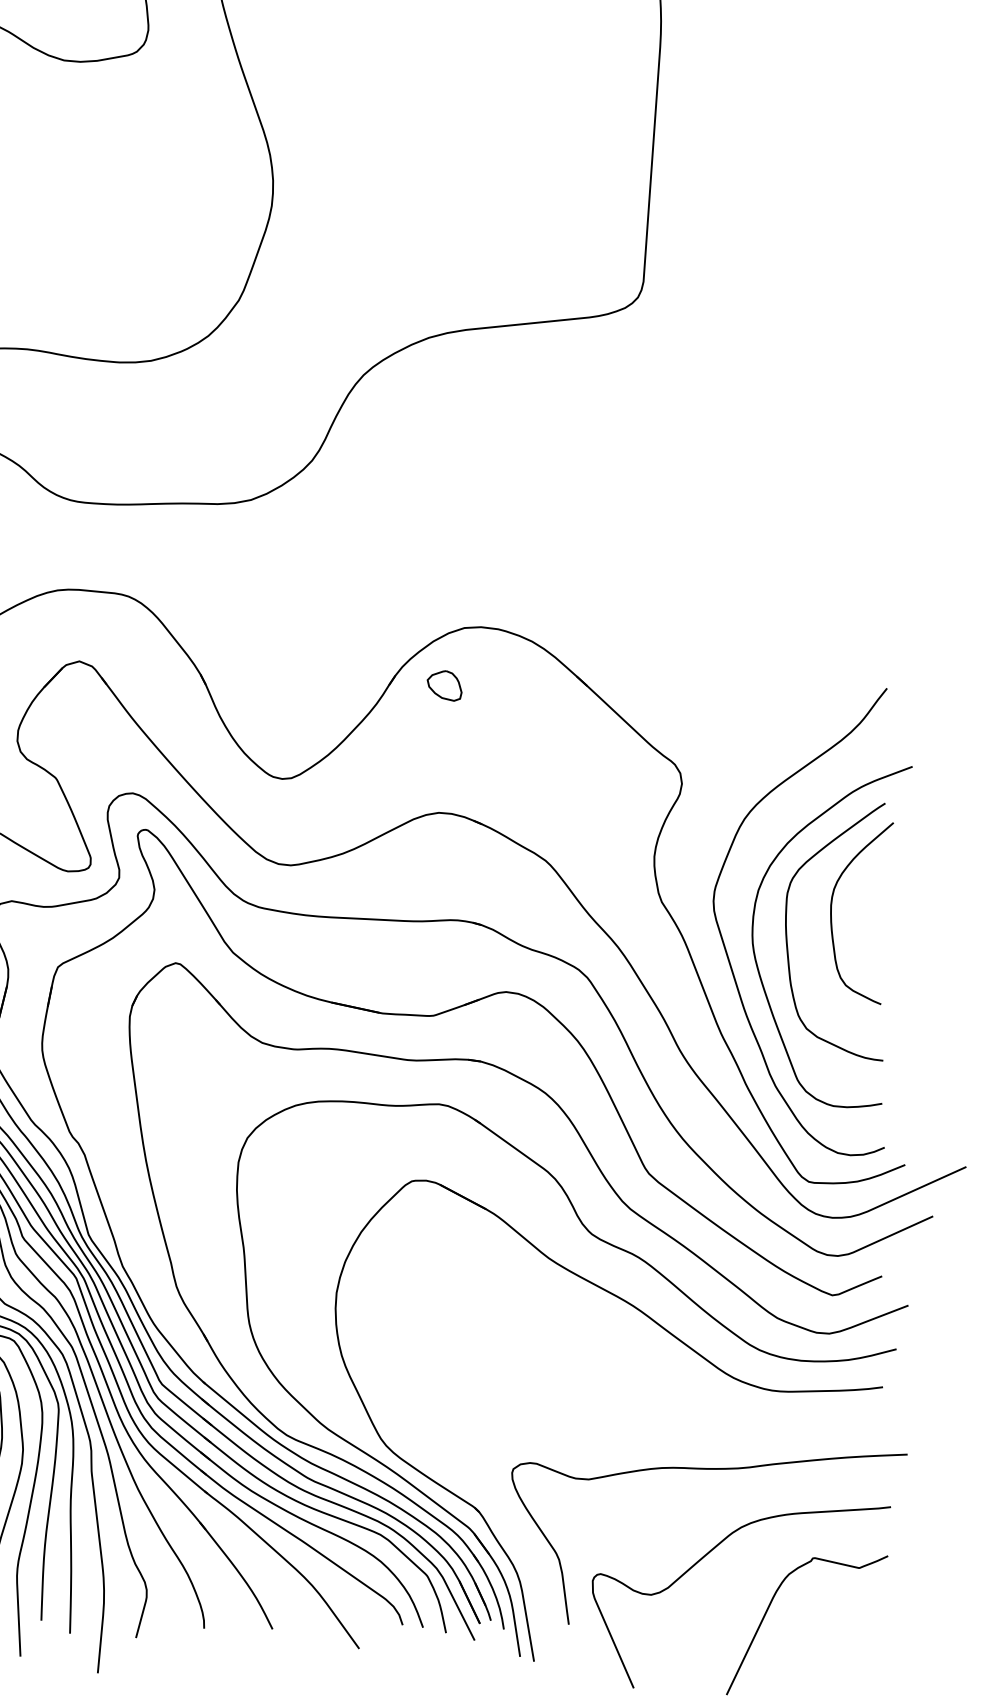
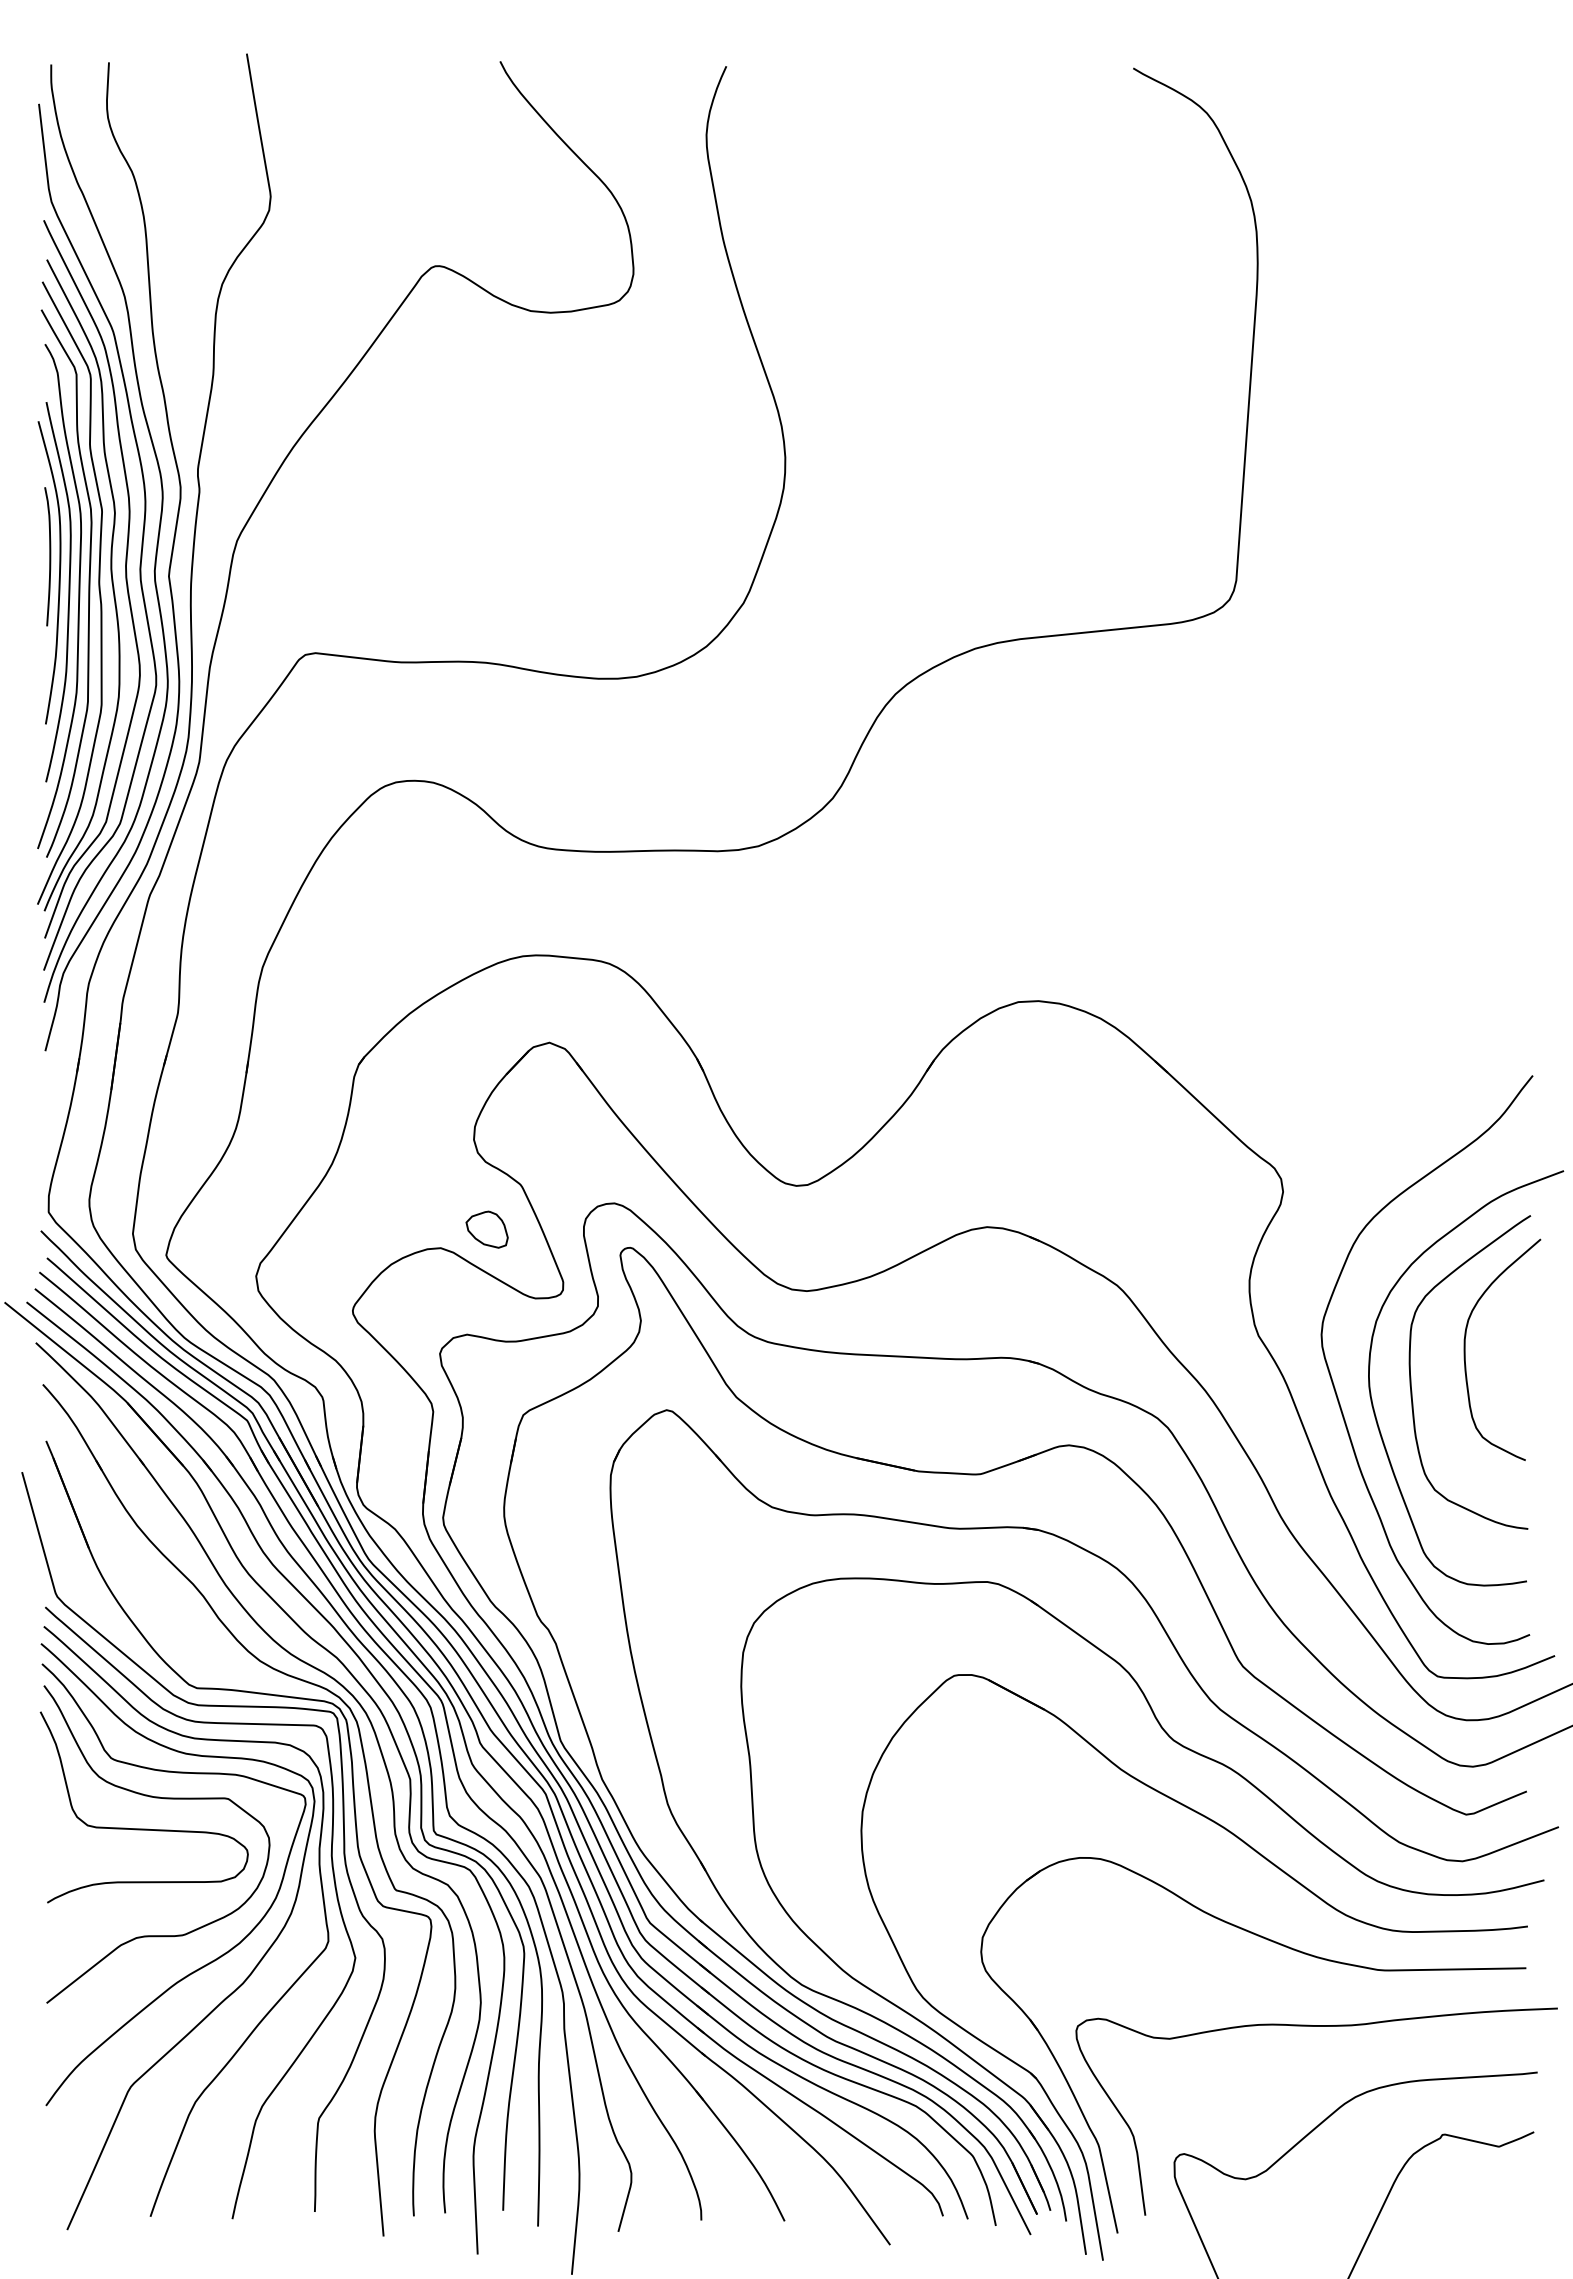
part: (444, 685) -> (486, 1229), moved
part: (688, 1406) -> (1290, 1949), added

